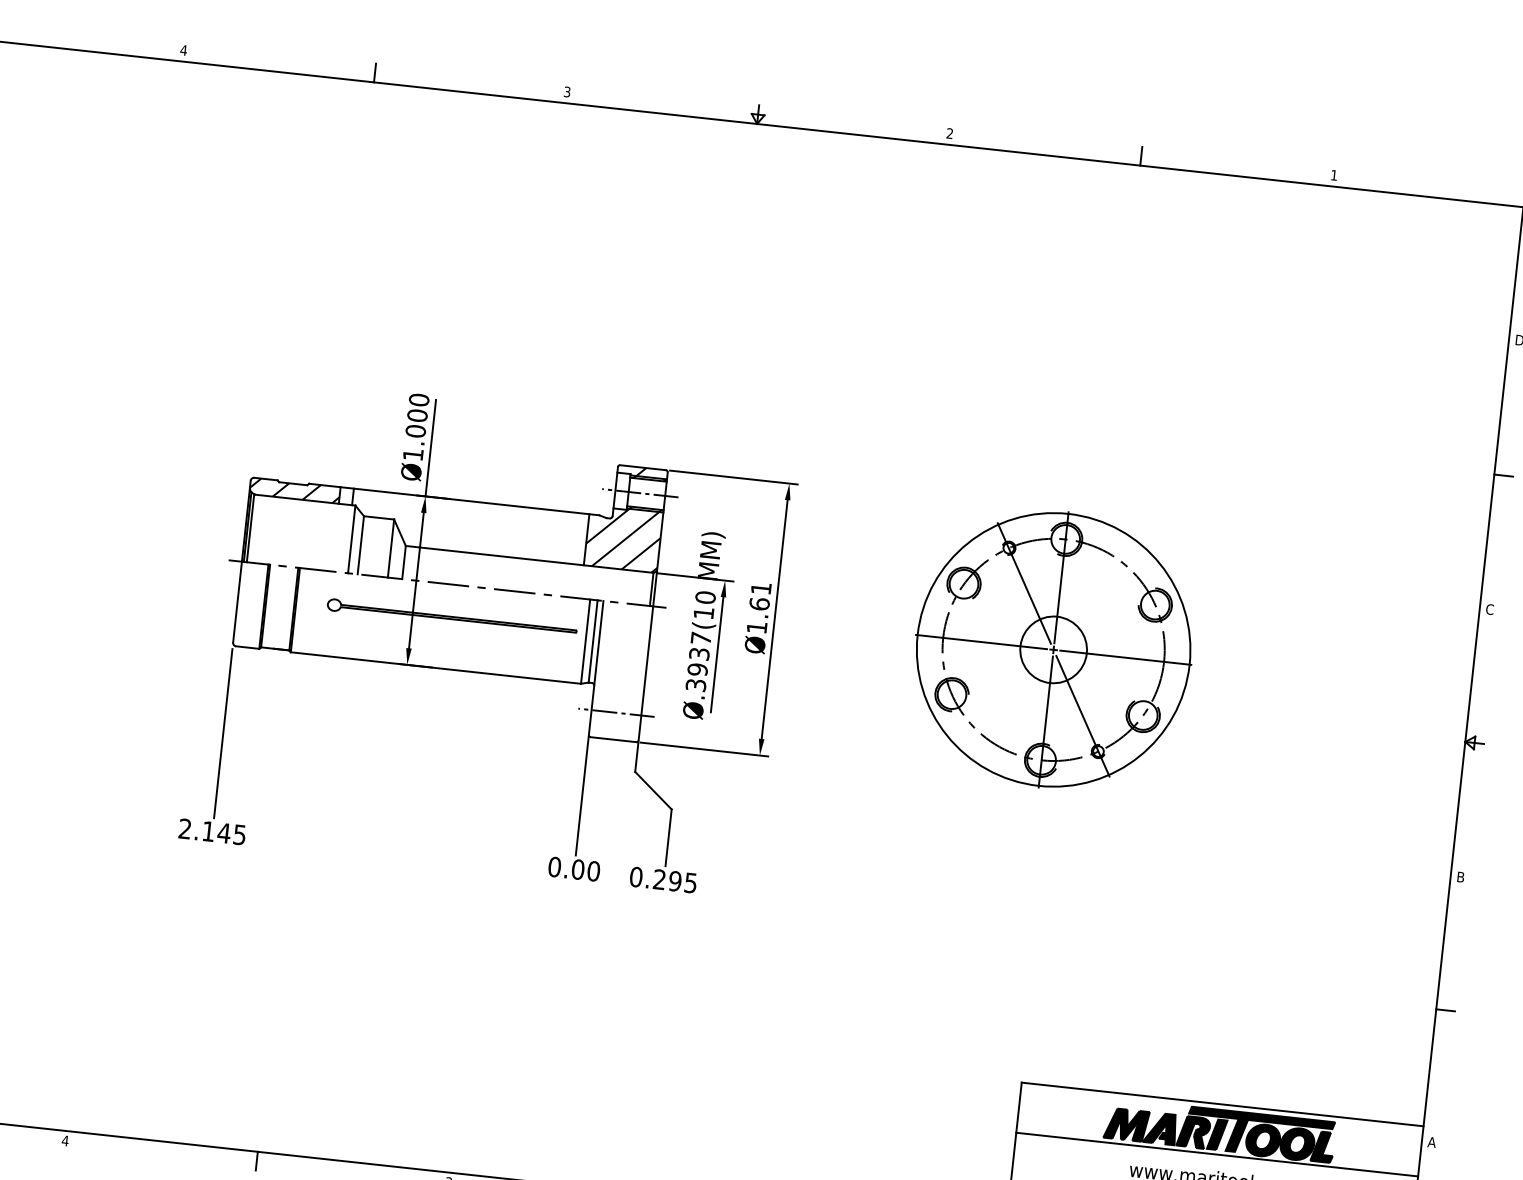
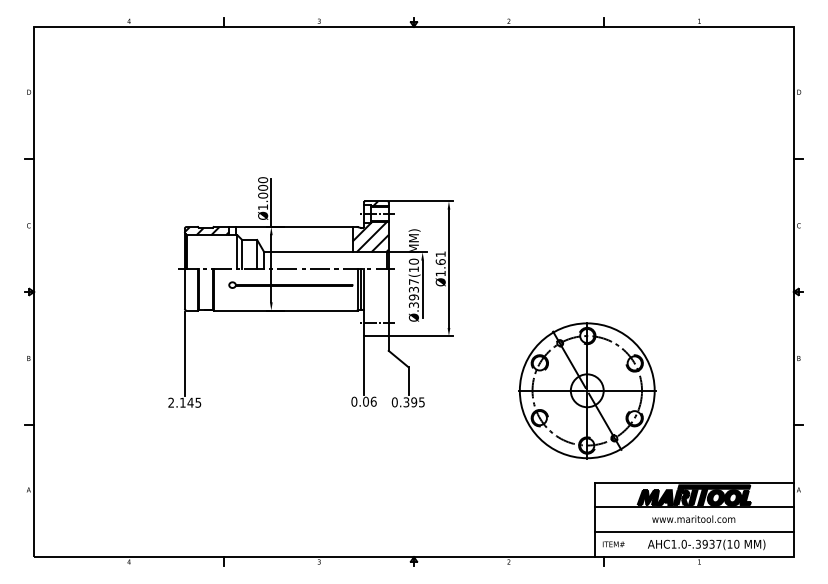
part: (1054, 649) -> (587, 390), moved
text: (593, 870) -> (373, 401), 0.00 -> 0.06
text: (659, 879) -> (406, 402), 0.295 -> 0.395

